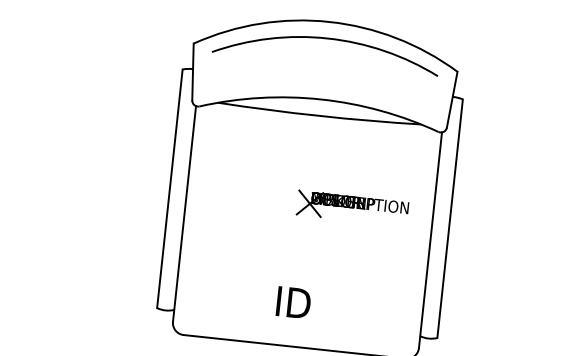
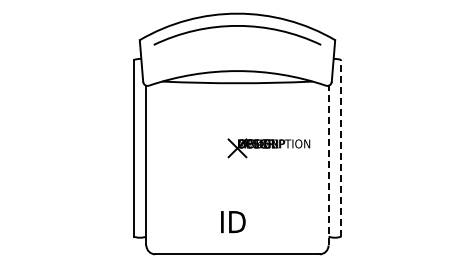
line: (450, 217) -> (341, 147), solid -> dashed
line: (430, 240) -> (328, 165), solid -> dashed

